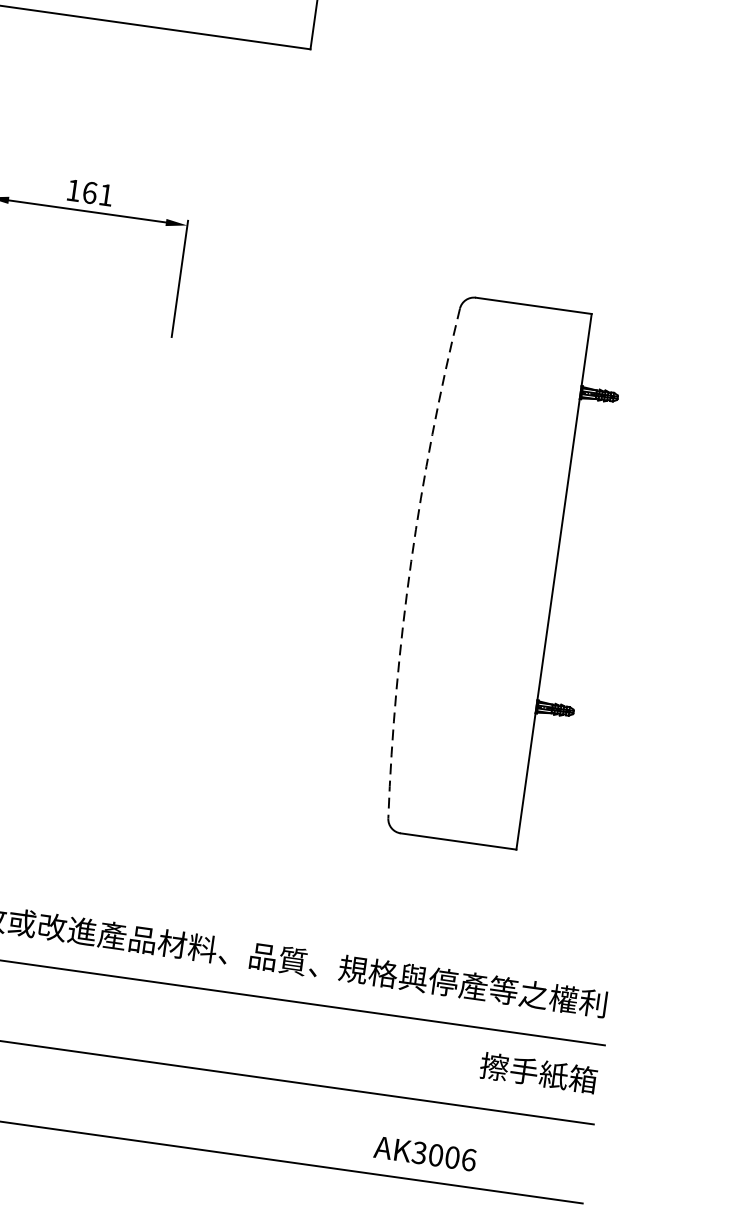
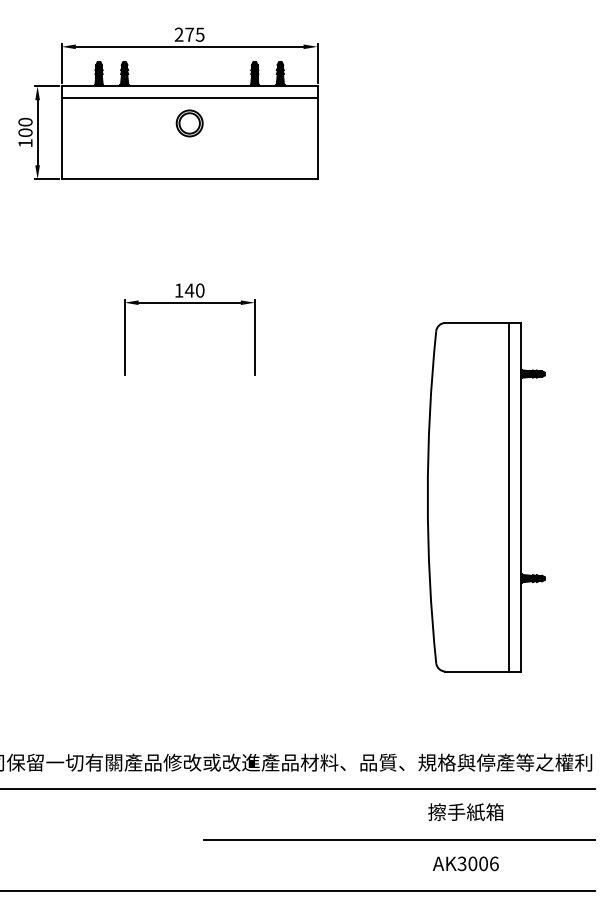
text: (97, 193) -> (194, 290), 161 -> 140
arc: (410, 562) -> (427, 497), dashed -> solid
line: (535, 578) -> (508, 496), added
text: (538, 1071) -> (465, 811), moved
text: (424, 1153) -> (465, 863), moved

